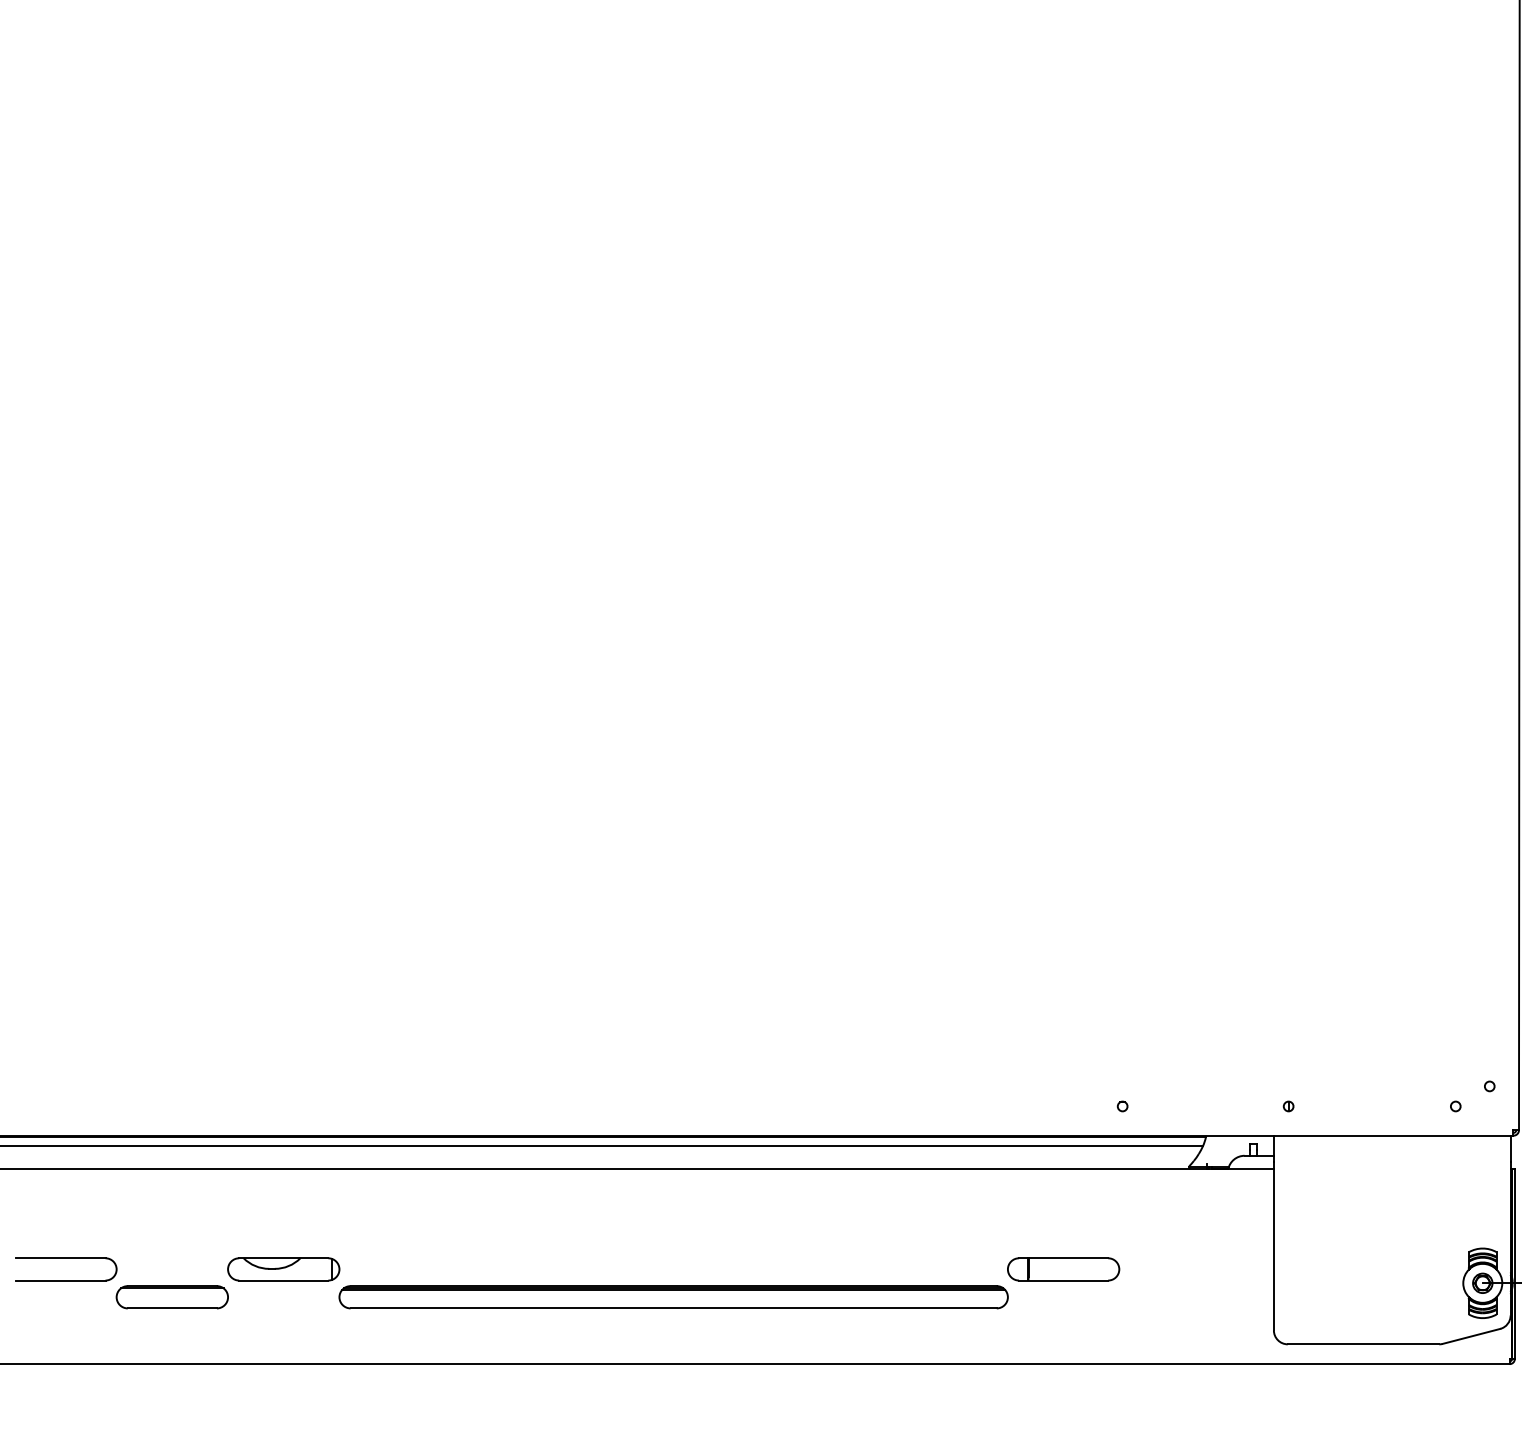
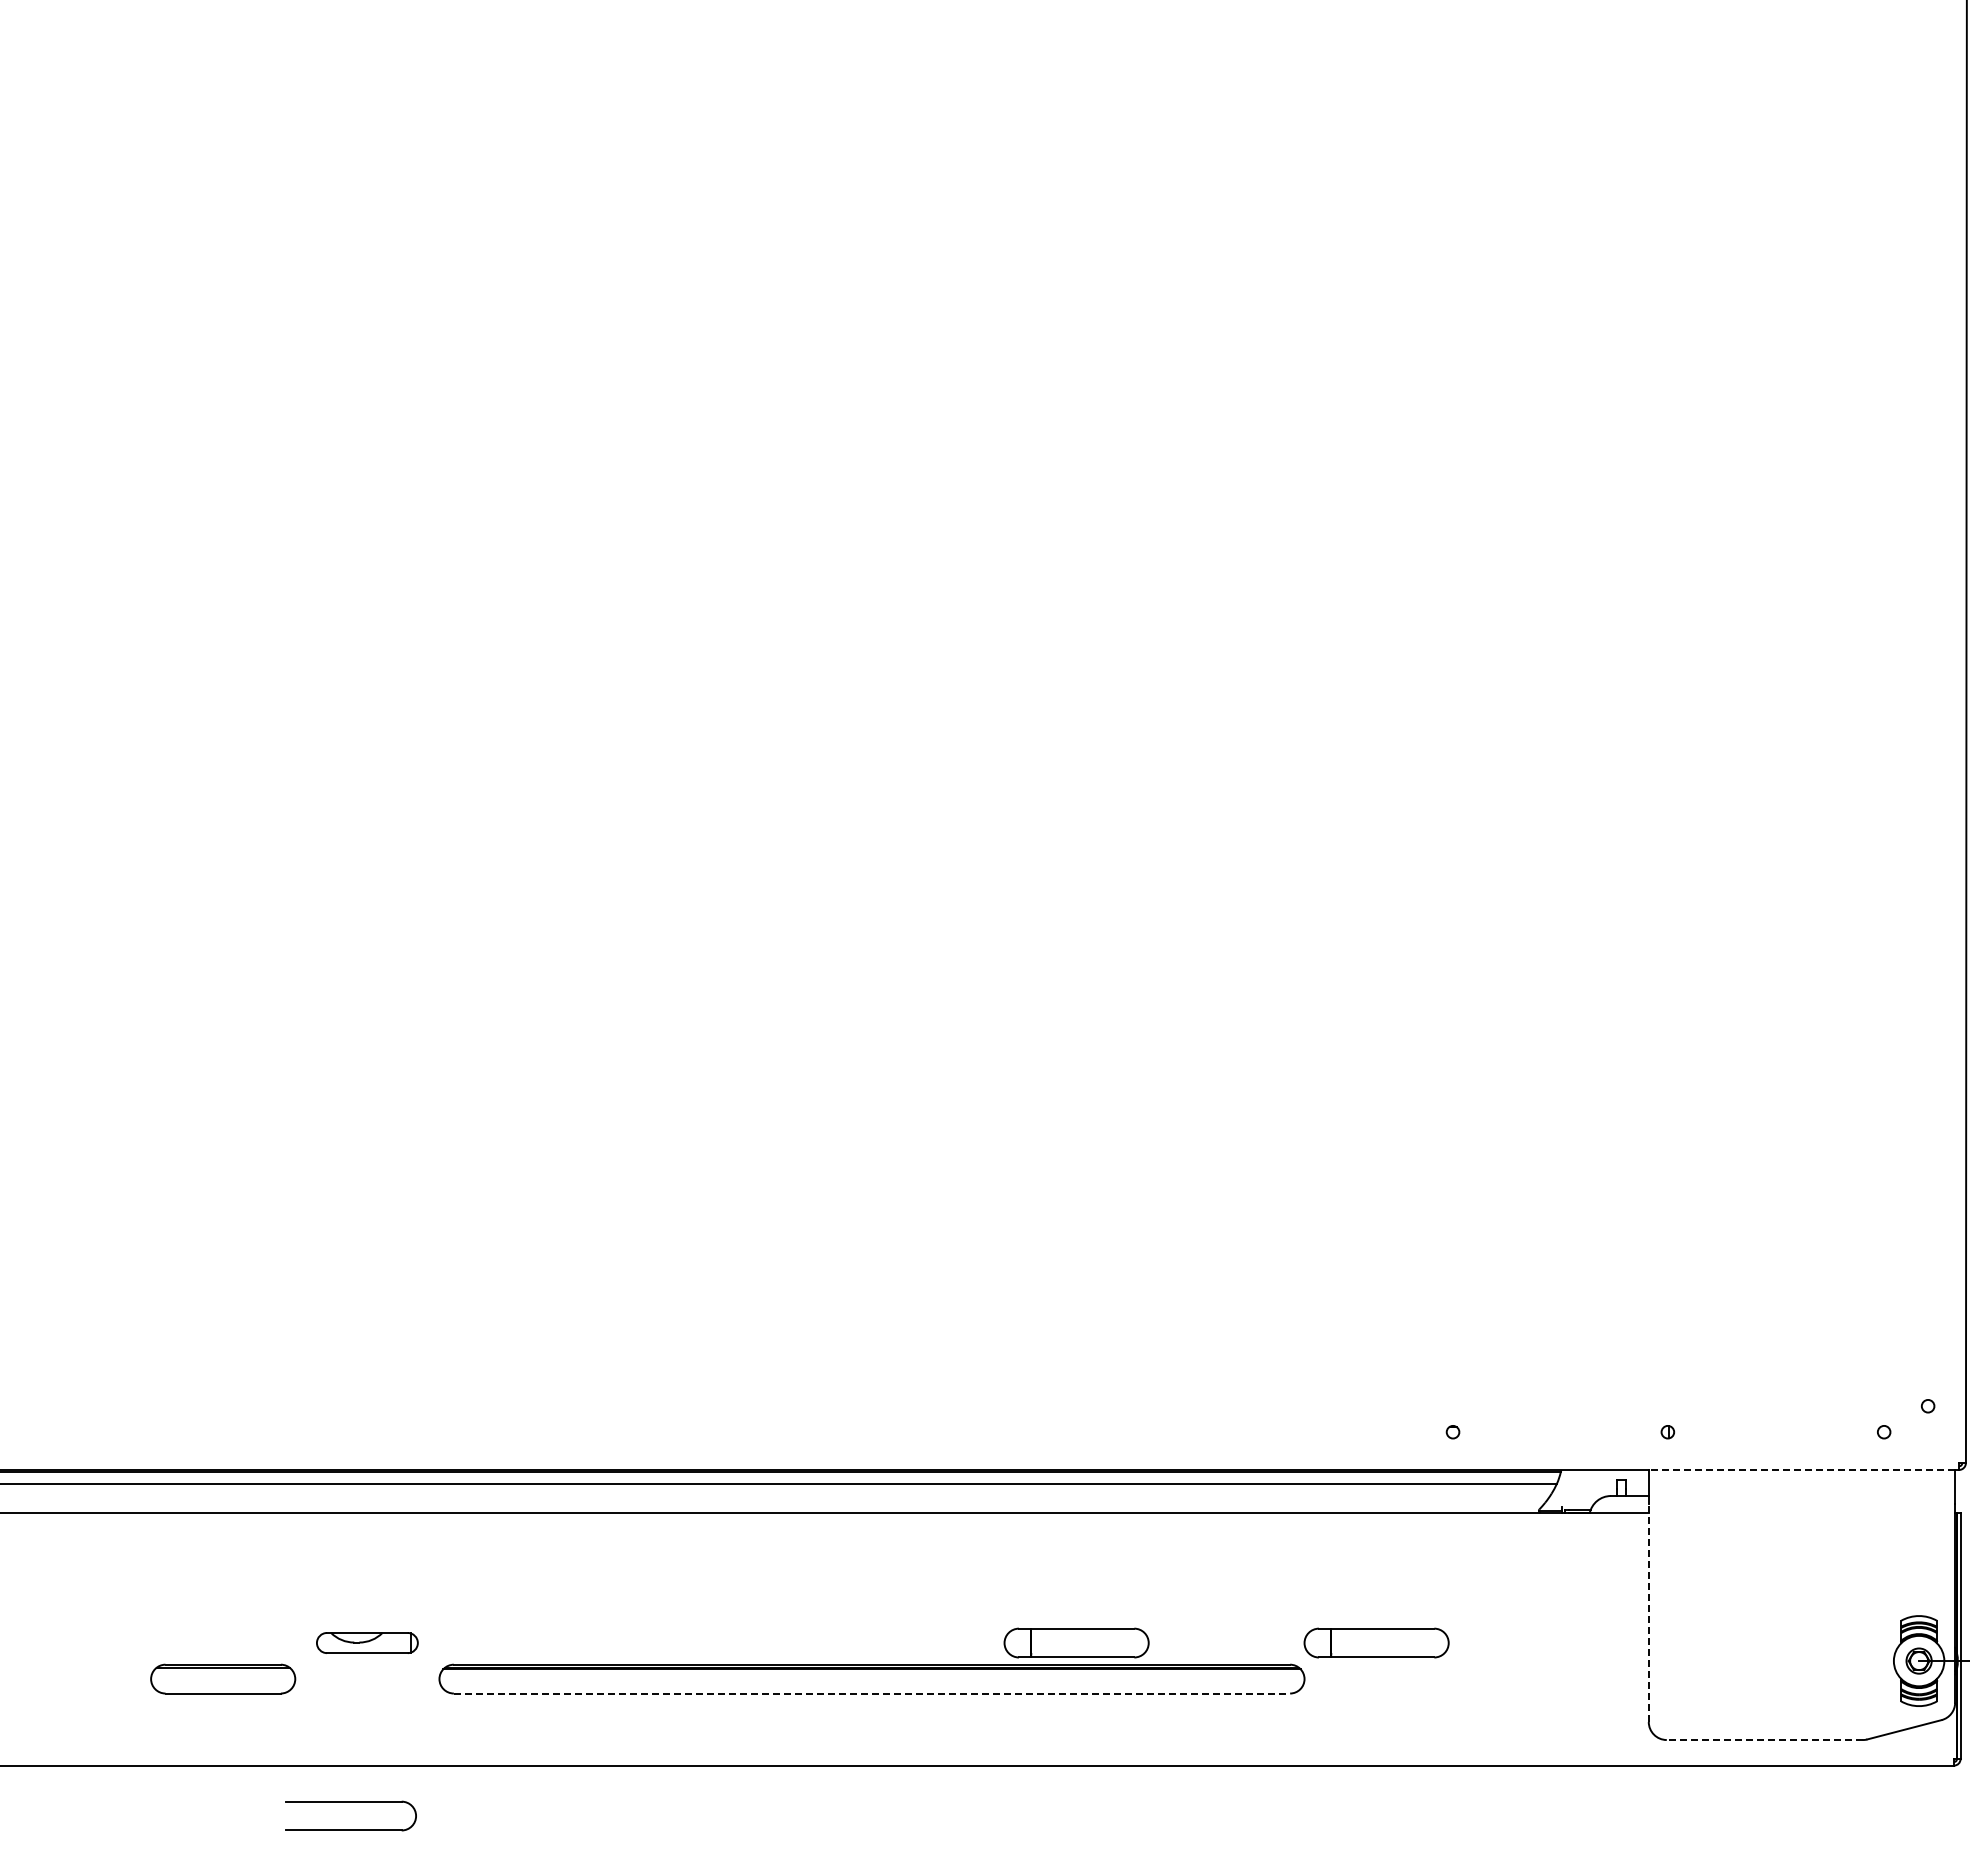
line: (1391, 1136) -> (1801, 1470), solid -> dashed
line: (1273, 1246) -> (1648, 1613), solid -> dashed
part: (65, 1258) -> (350, 1802), moved
part: (283, 1268) -> (367, 1642), size x0.7
part: (831, 1268) -> (1076, 1642), added
line: (674, 1308) -> (872, 1693), solid -> dashed
line: (1363, 1344) -> (1764, 1740), solid -> dashed

